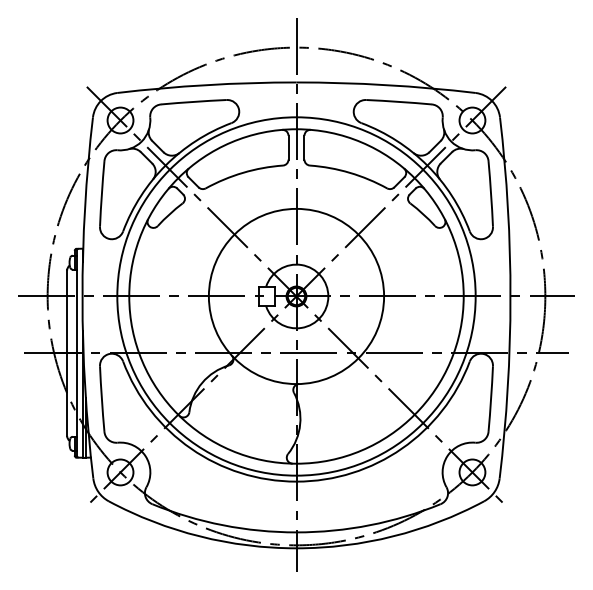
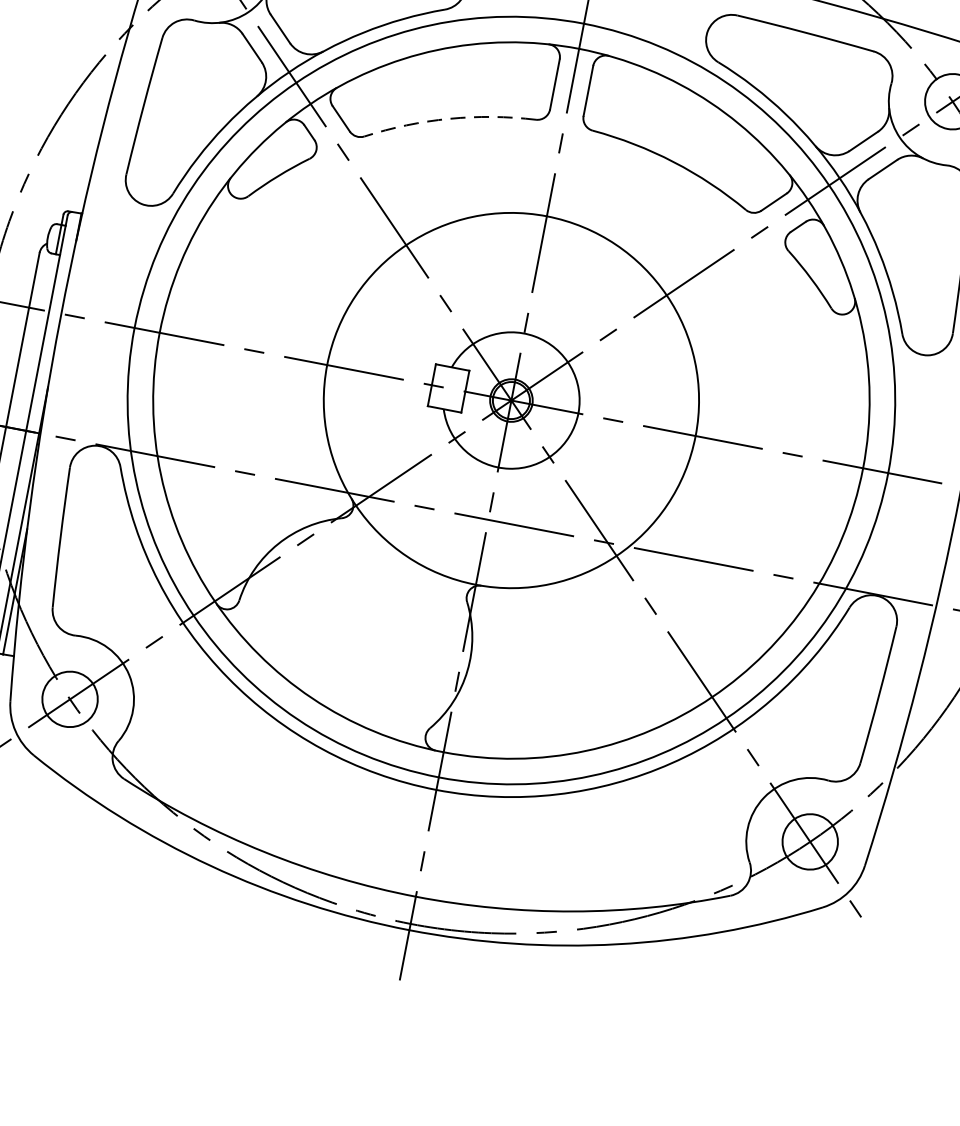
arc: (243, 172) -> (450, 118), solid -> dashed

